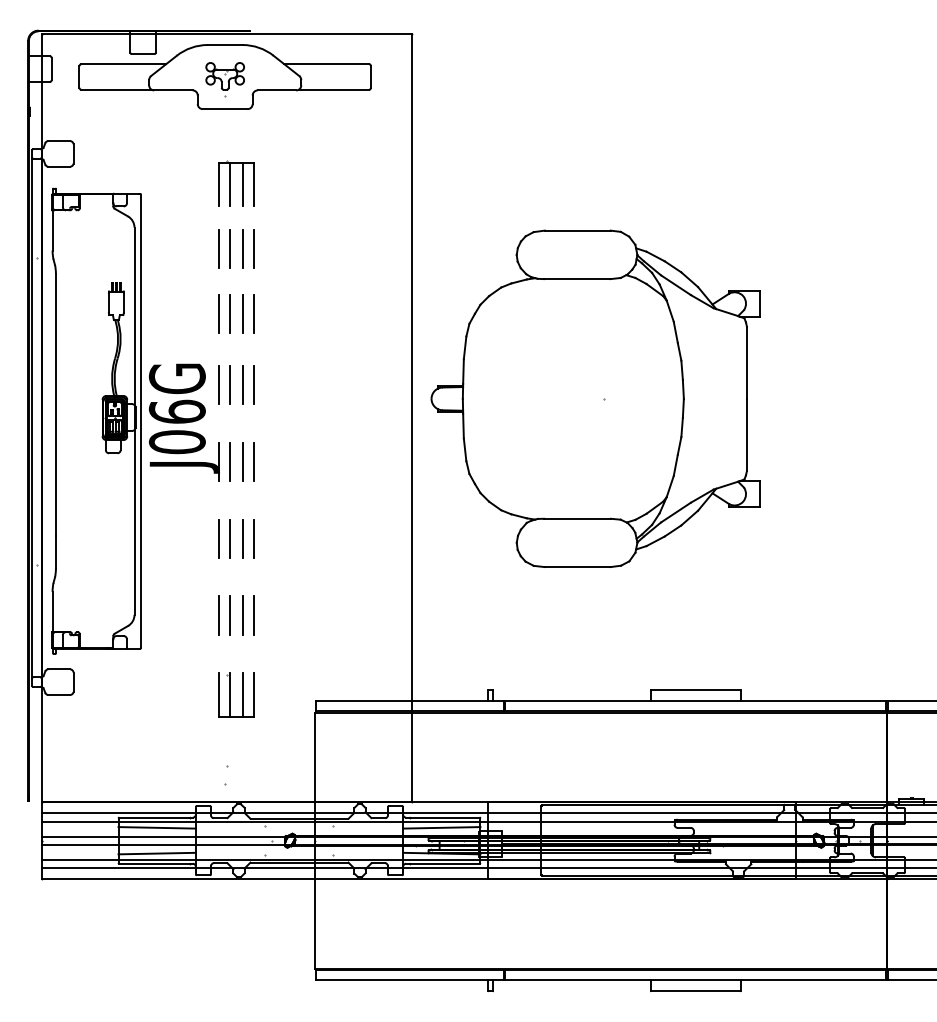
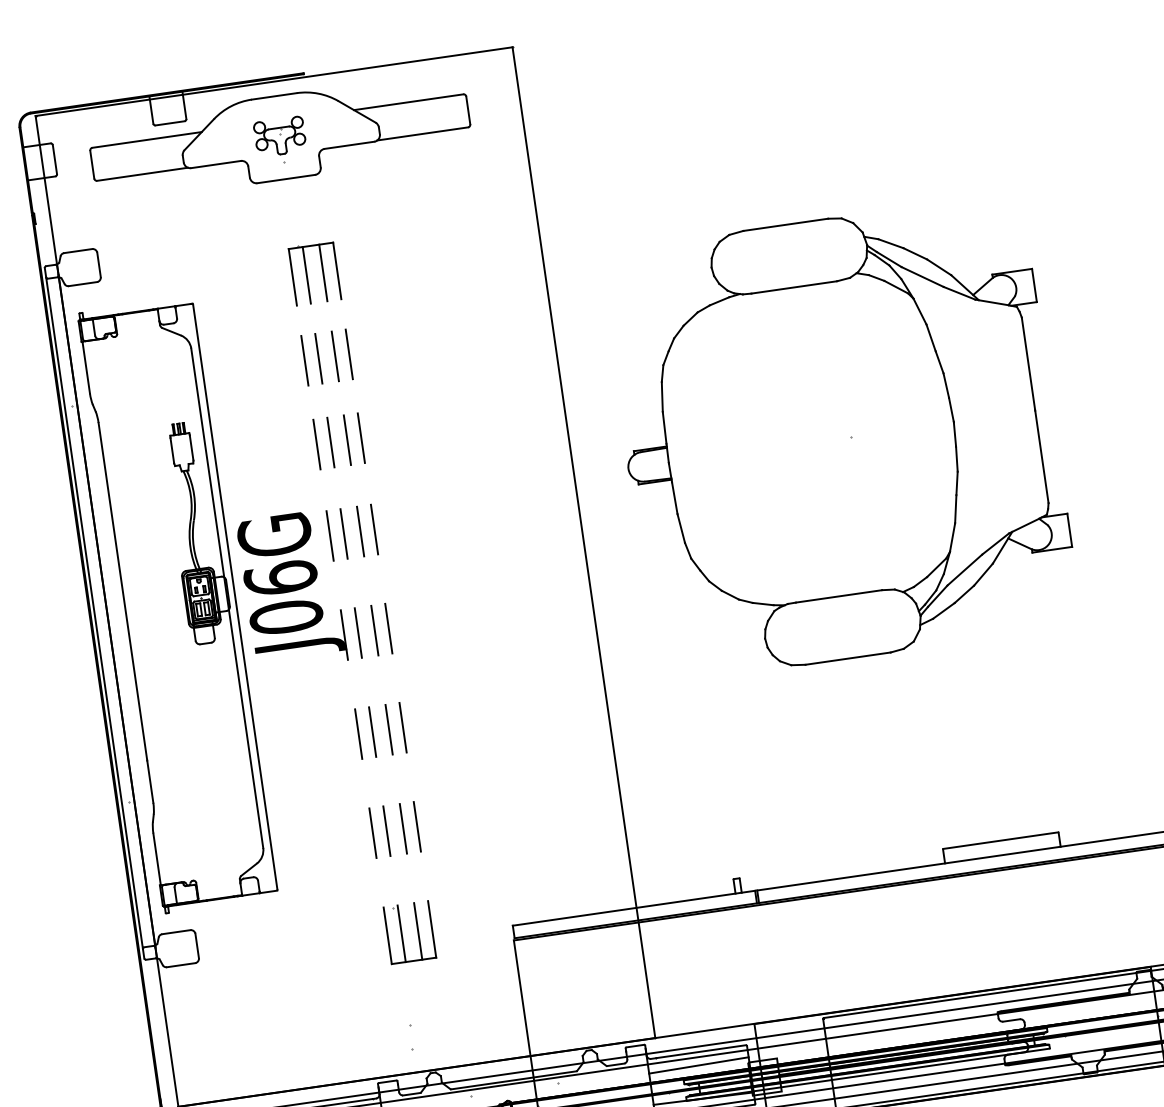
part: (595, 398) -> (839, 437), moved

